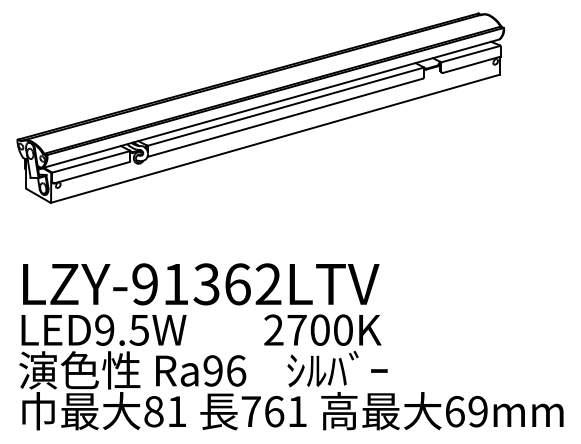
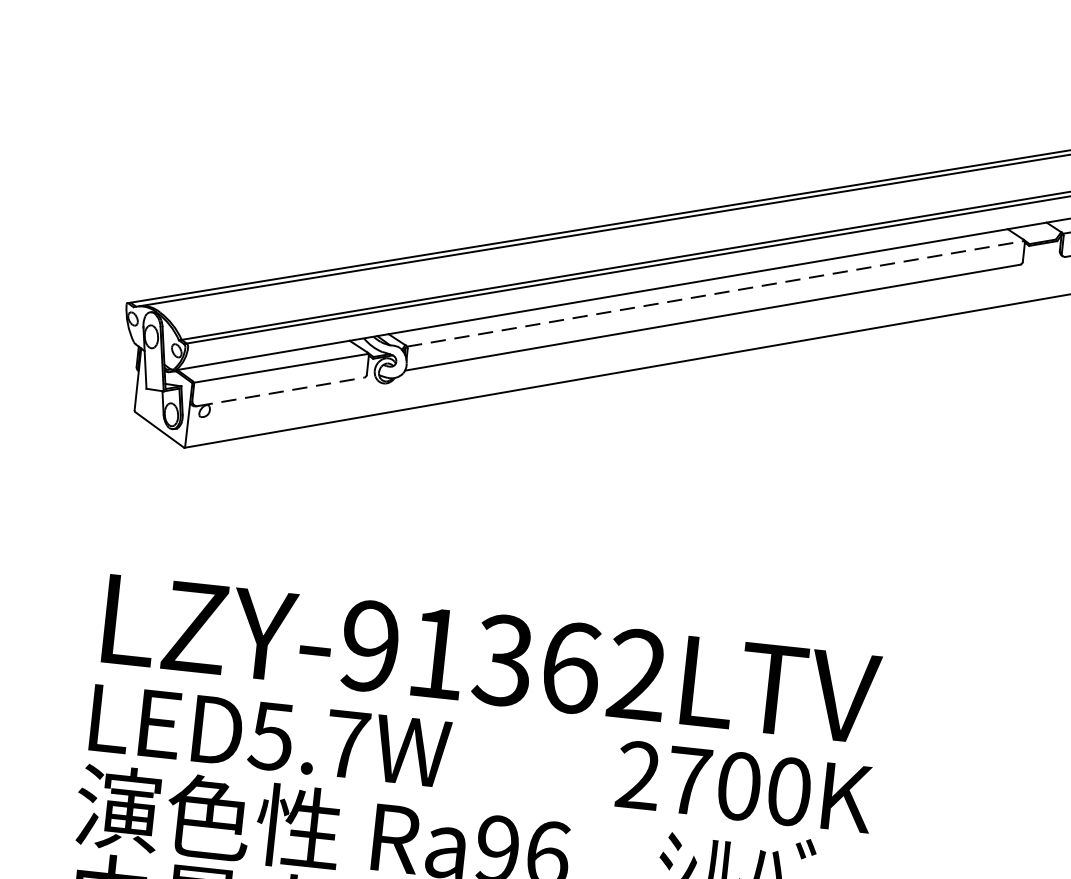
line: (285, 106) -> (715, 293), solid -> dashed
line: (92, 172) -> (281, 391), solid -> dashed
text: (121, 329) -> (308, 738), LED9.5W -> LED5.7W

